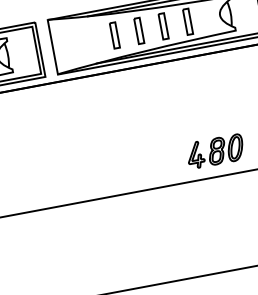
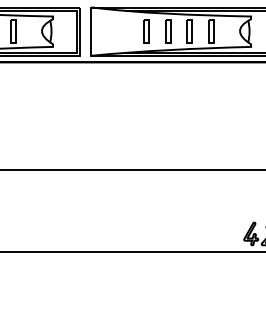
part: (214, 151) -> (213, 147), removed

